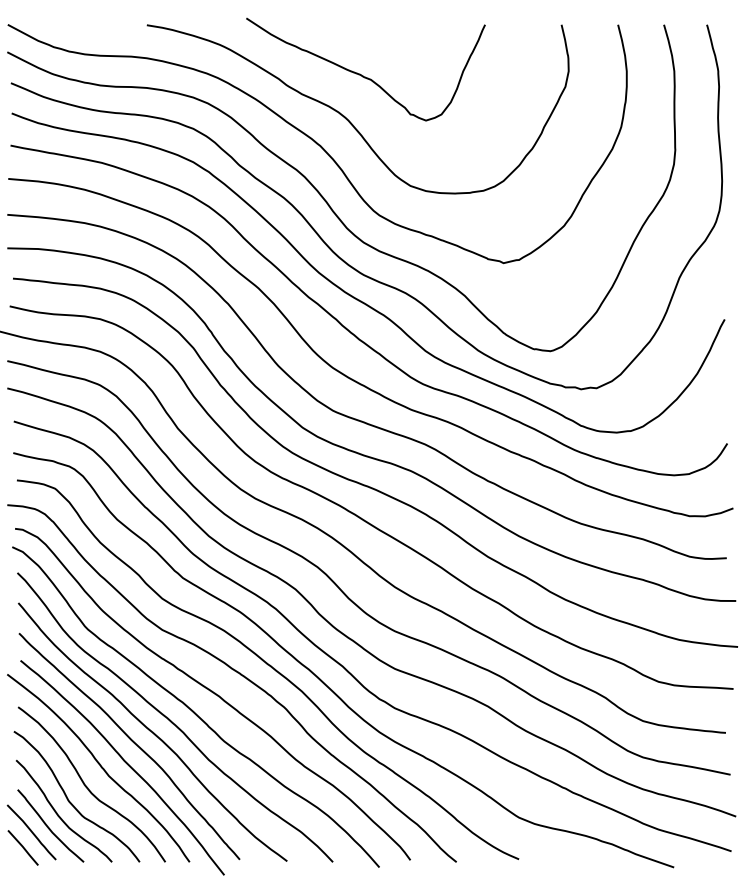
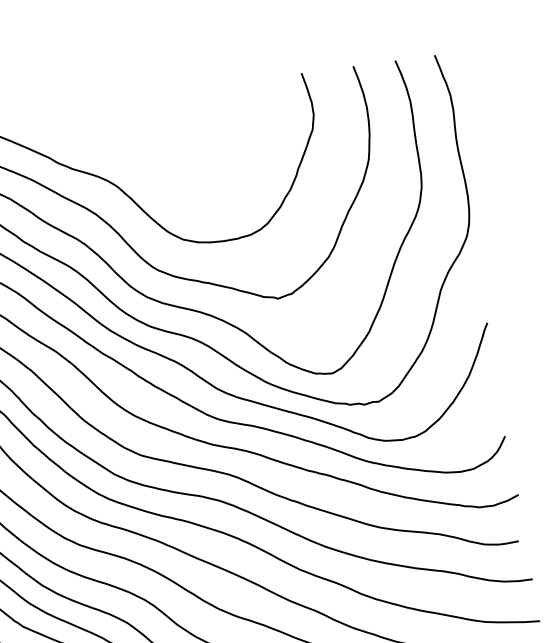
curve: (363, 75) -> (126, 144), removed

